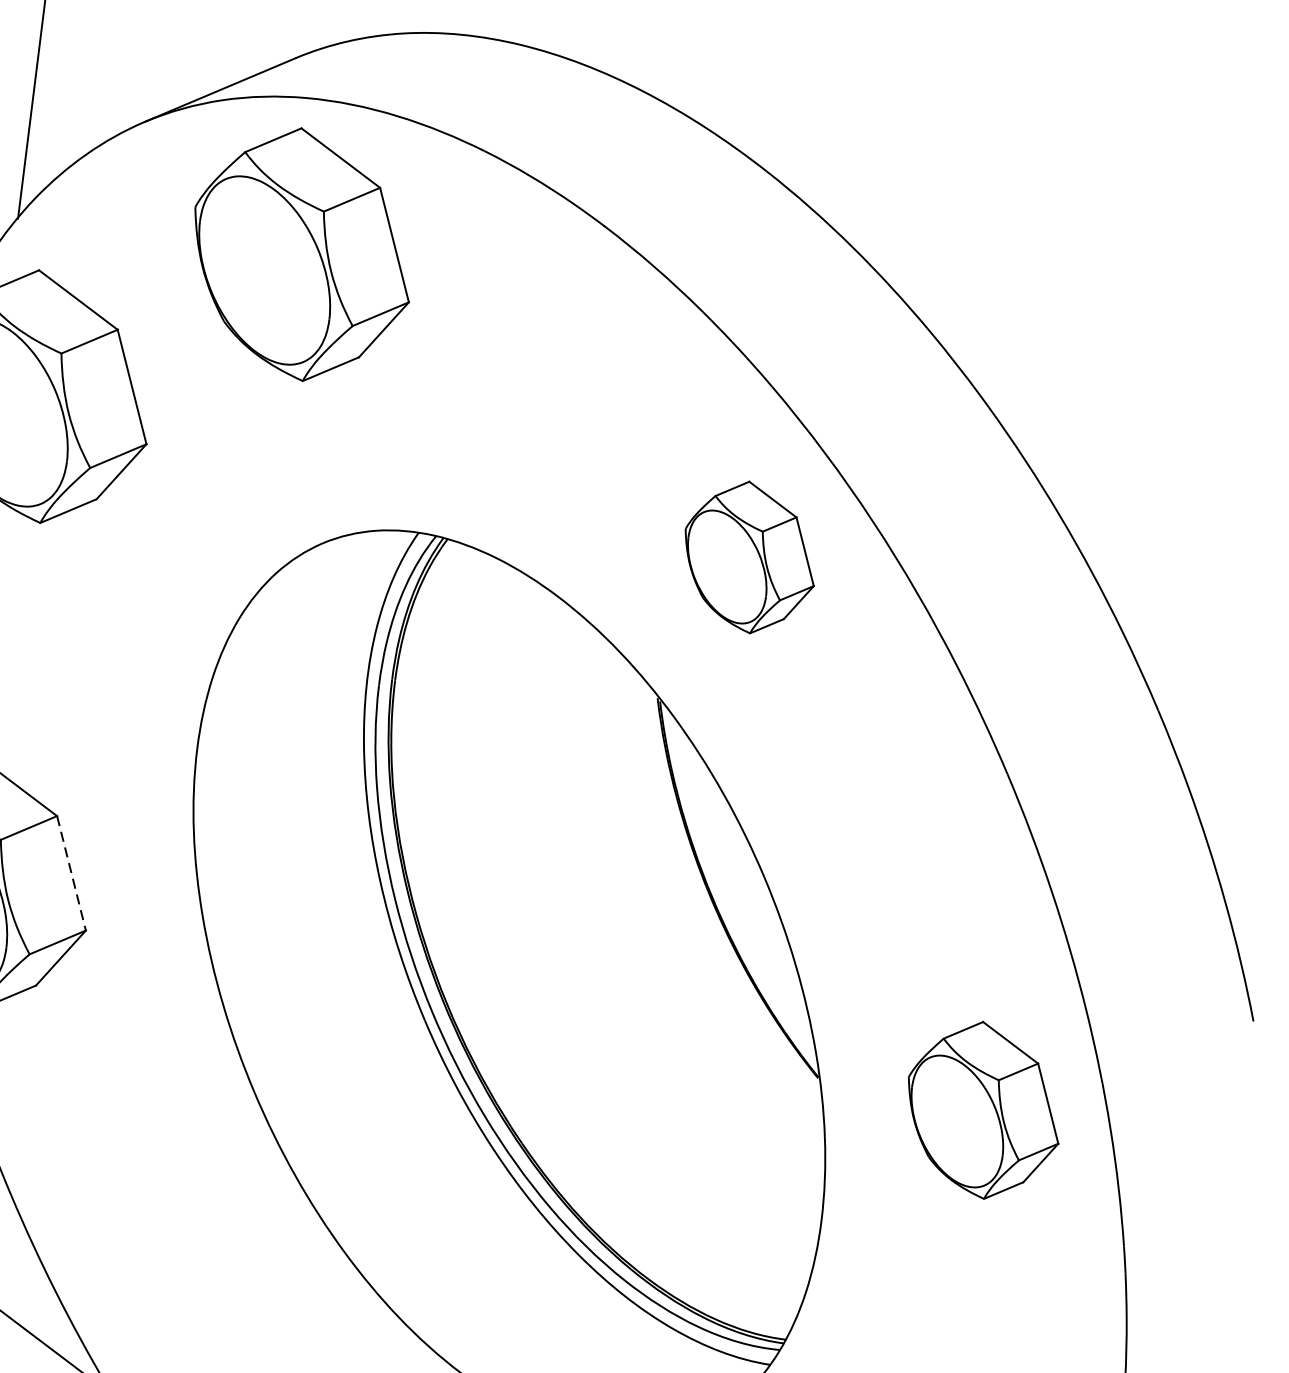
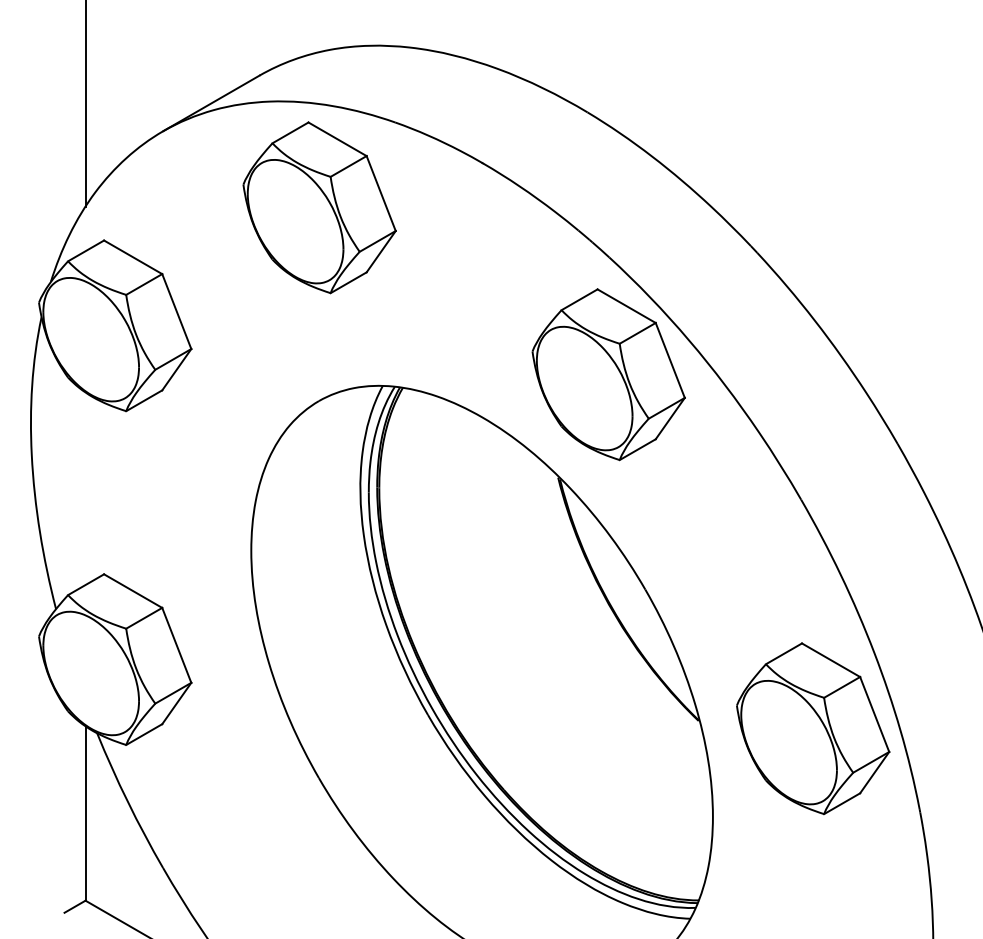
part: (302, 254) -> (319, 207), moved
part: (749, 557) -> (608, 374), size x1.67
line: (71, 873) -> (176, 645), dashed -> solid
part: (984, 1110) -> (813, 728), size x1.43

